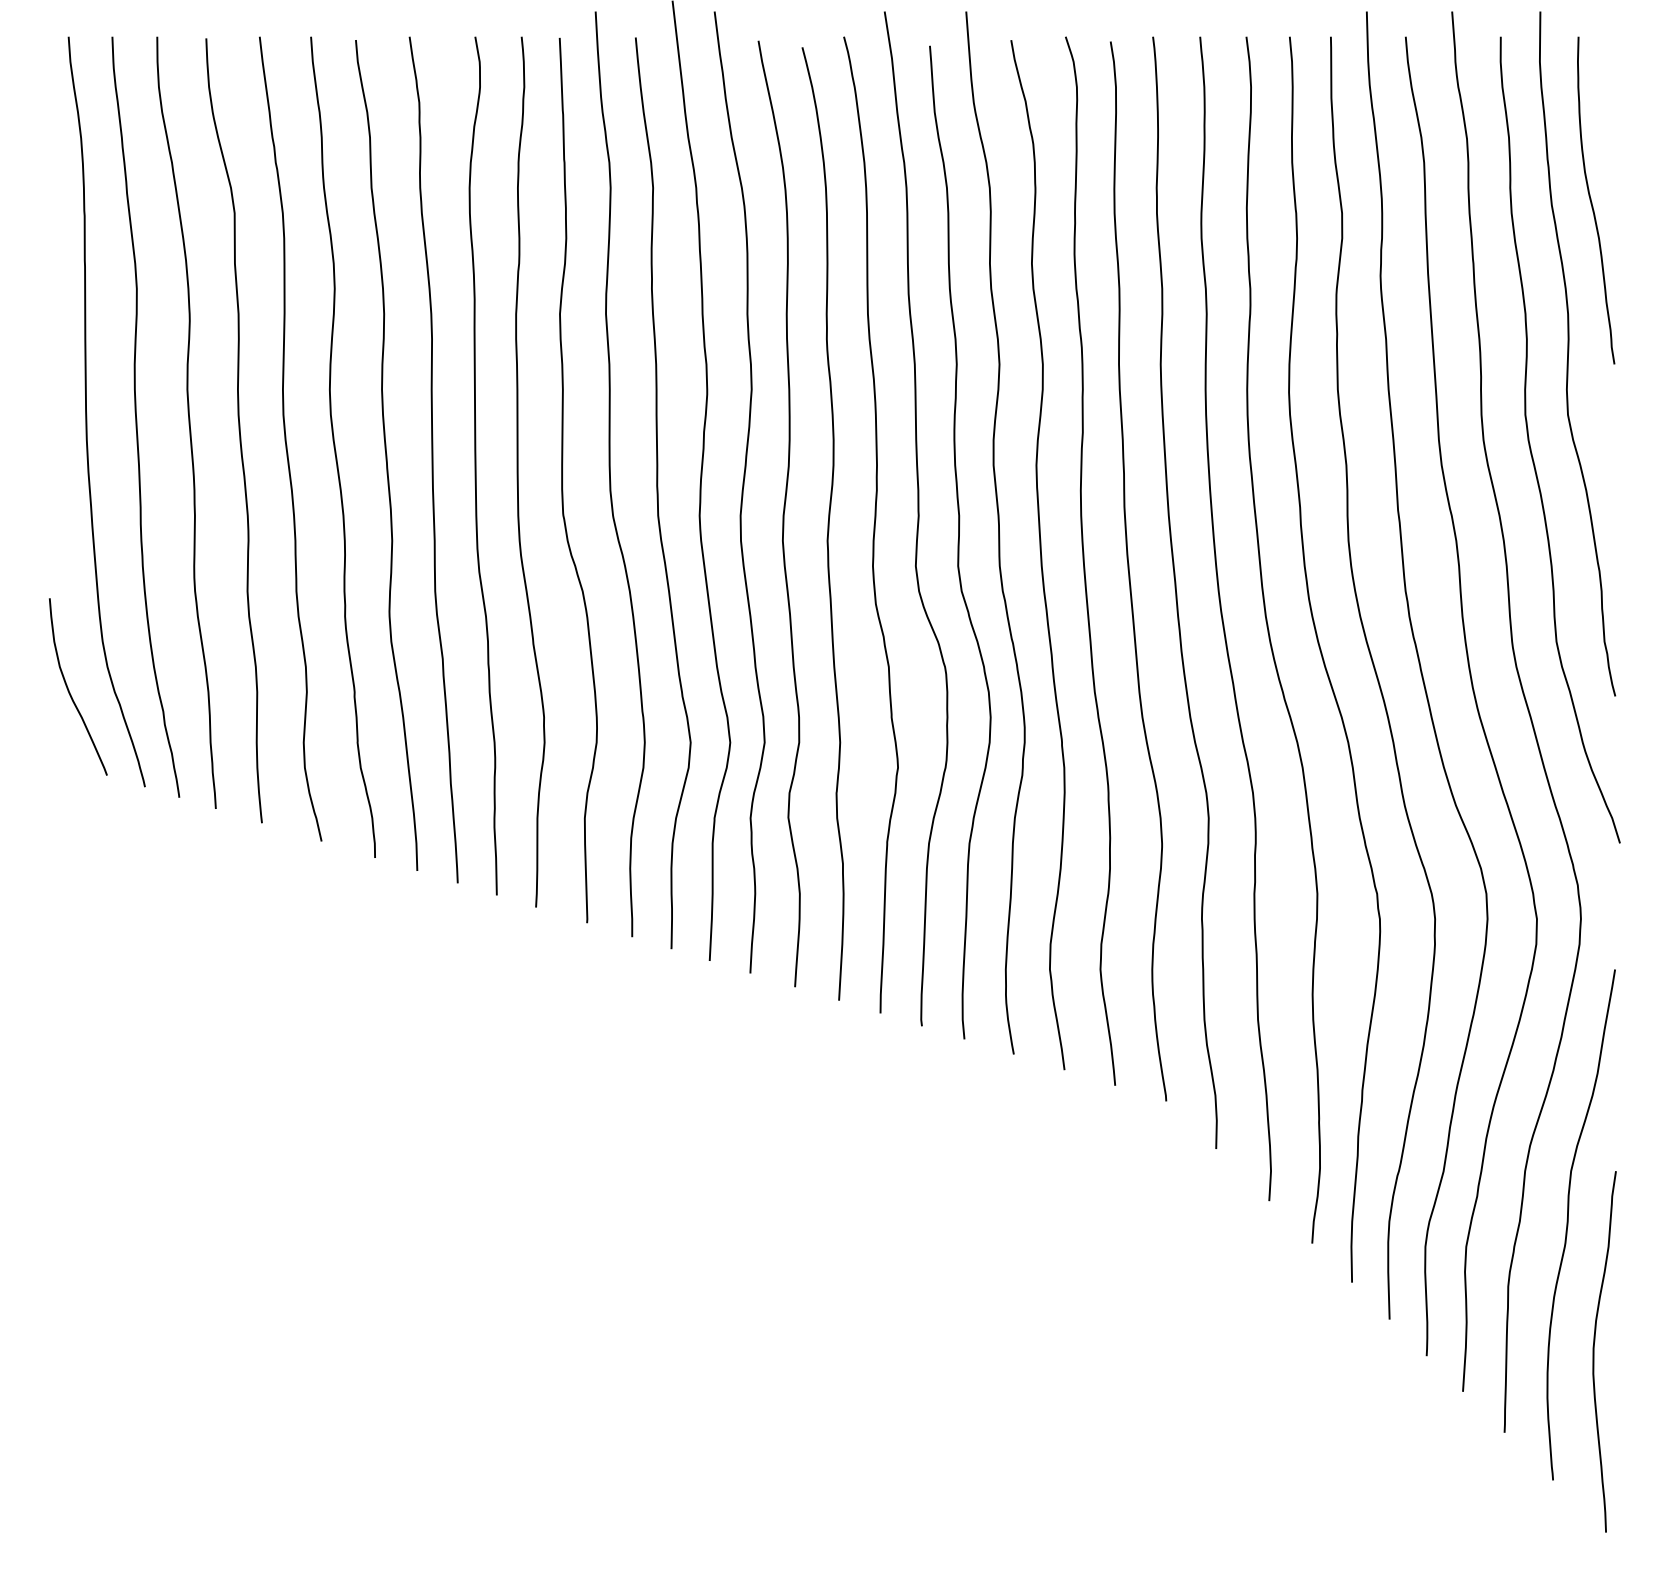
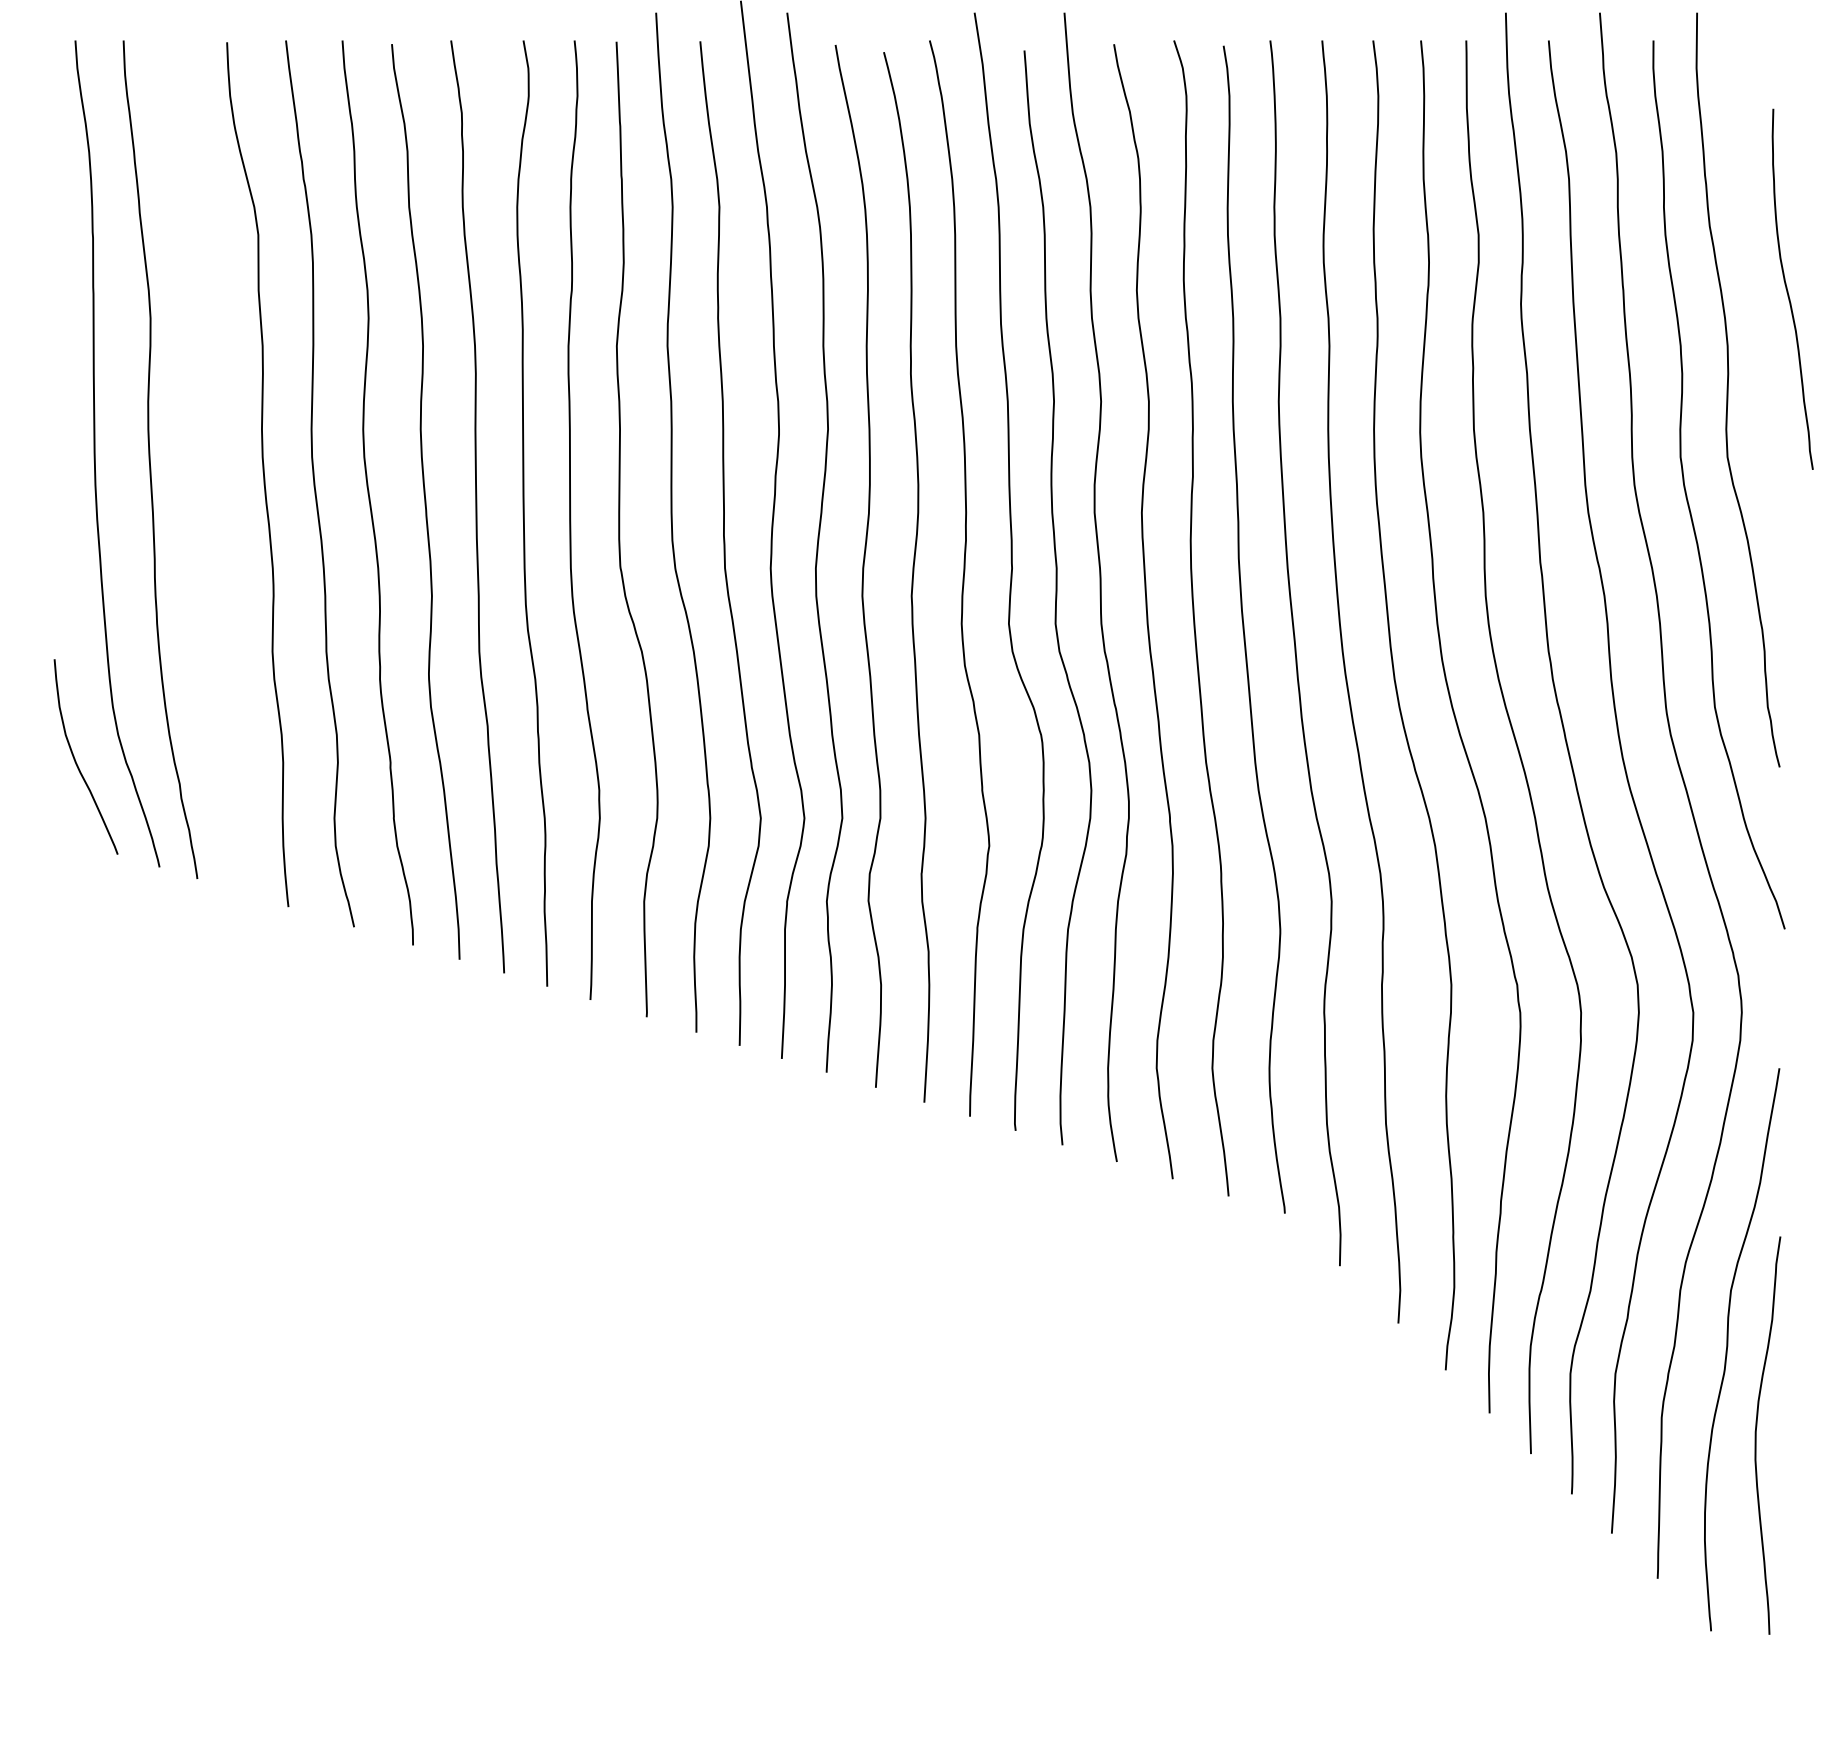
curve: (1592, 202) -> (1788, 291), moved
curve: (188, 422) -> (207, 465), removed
curve: (1594, 1351) -> (1756, 1435), moved

